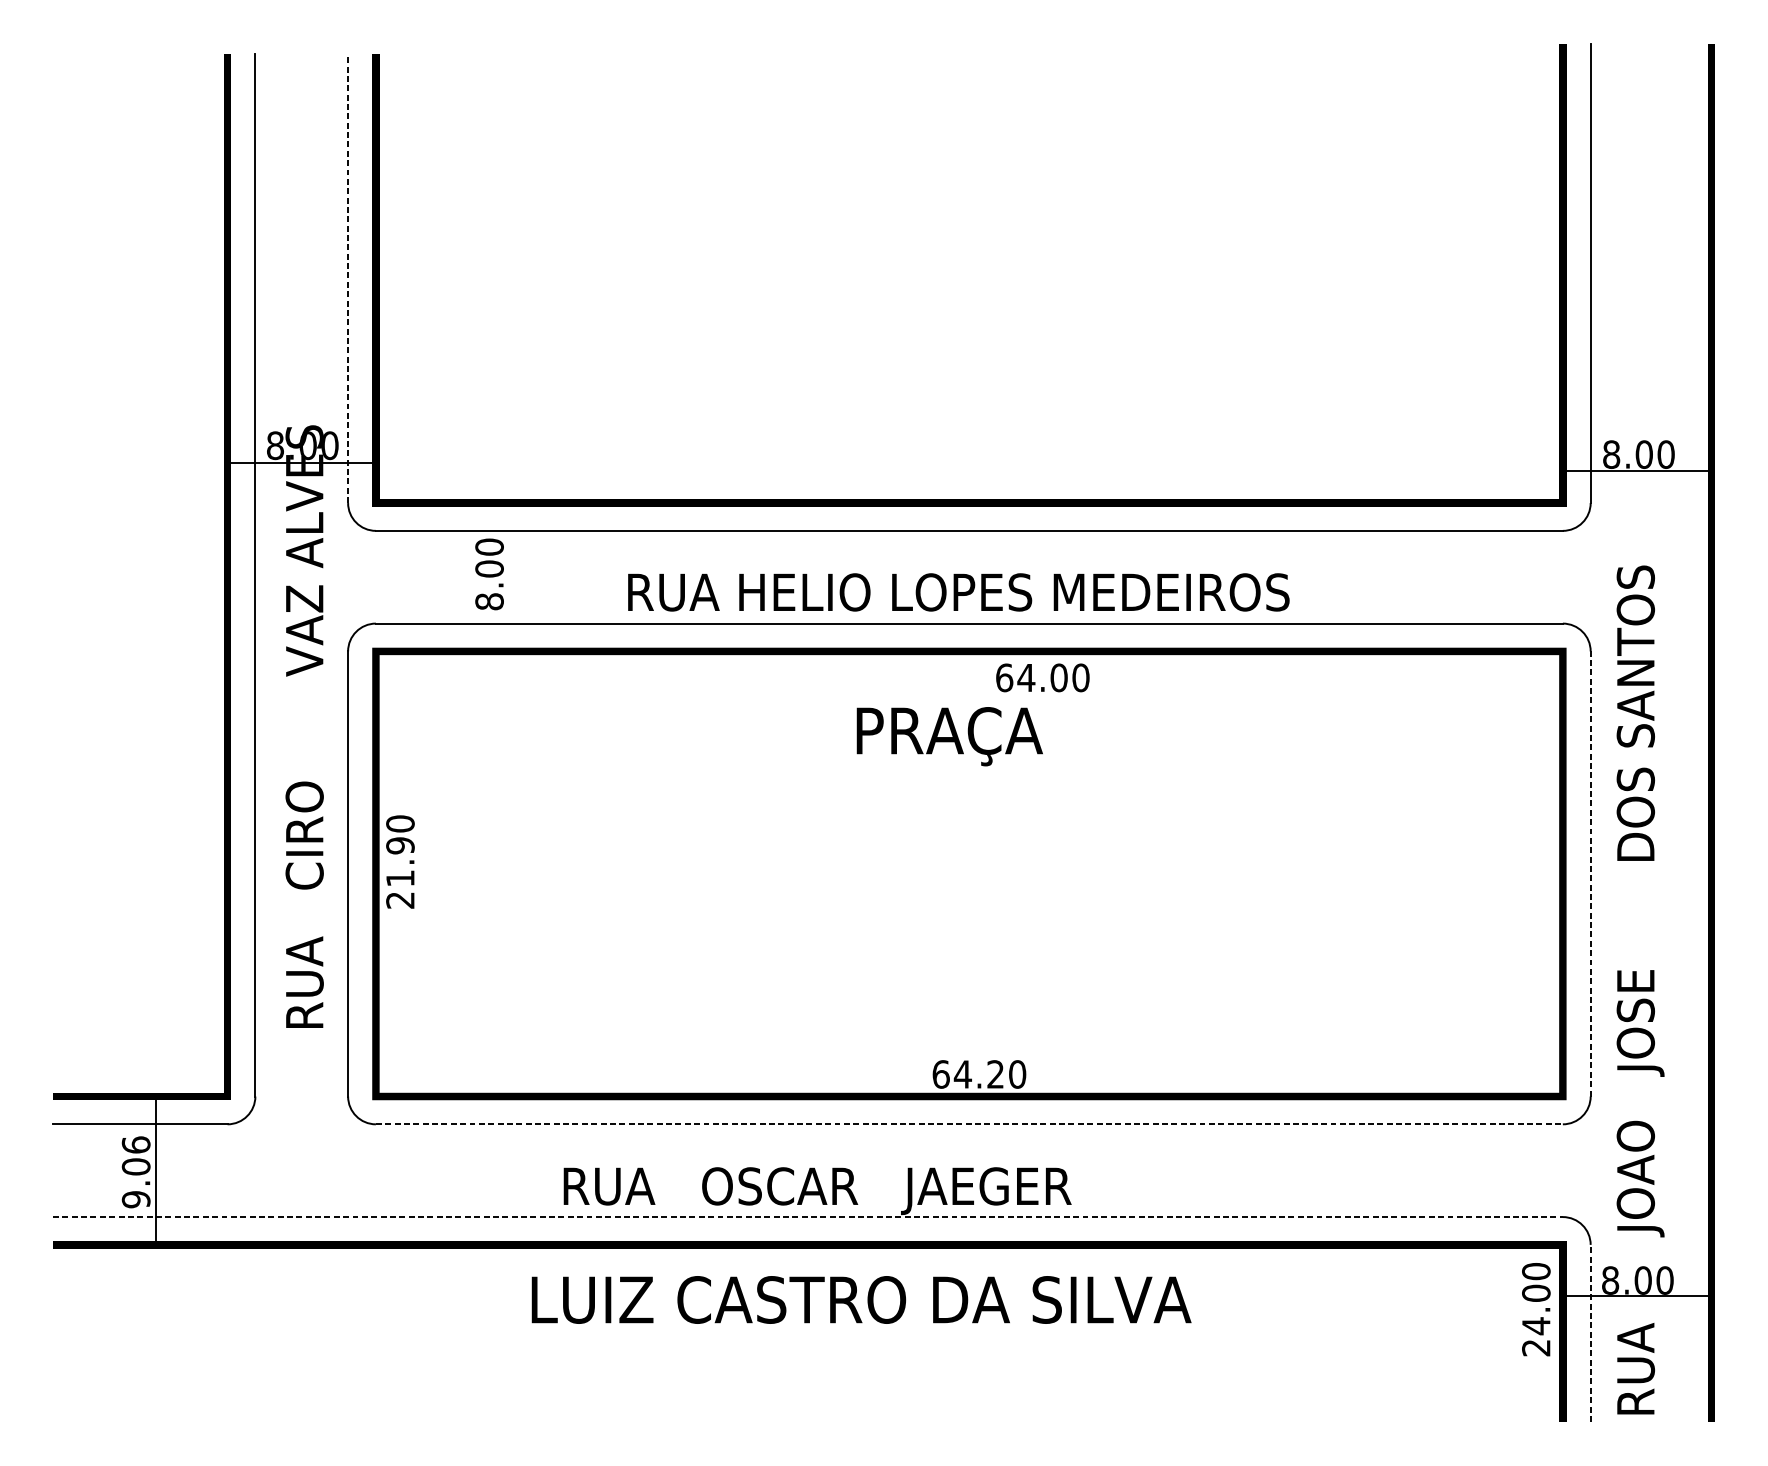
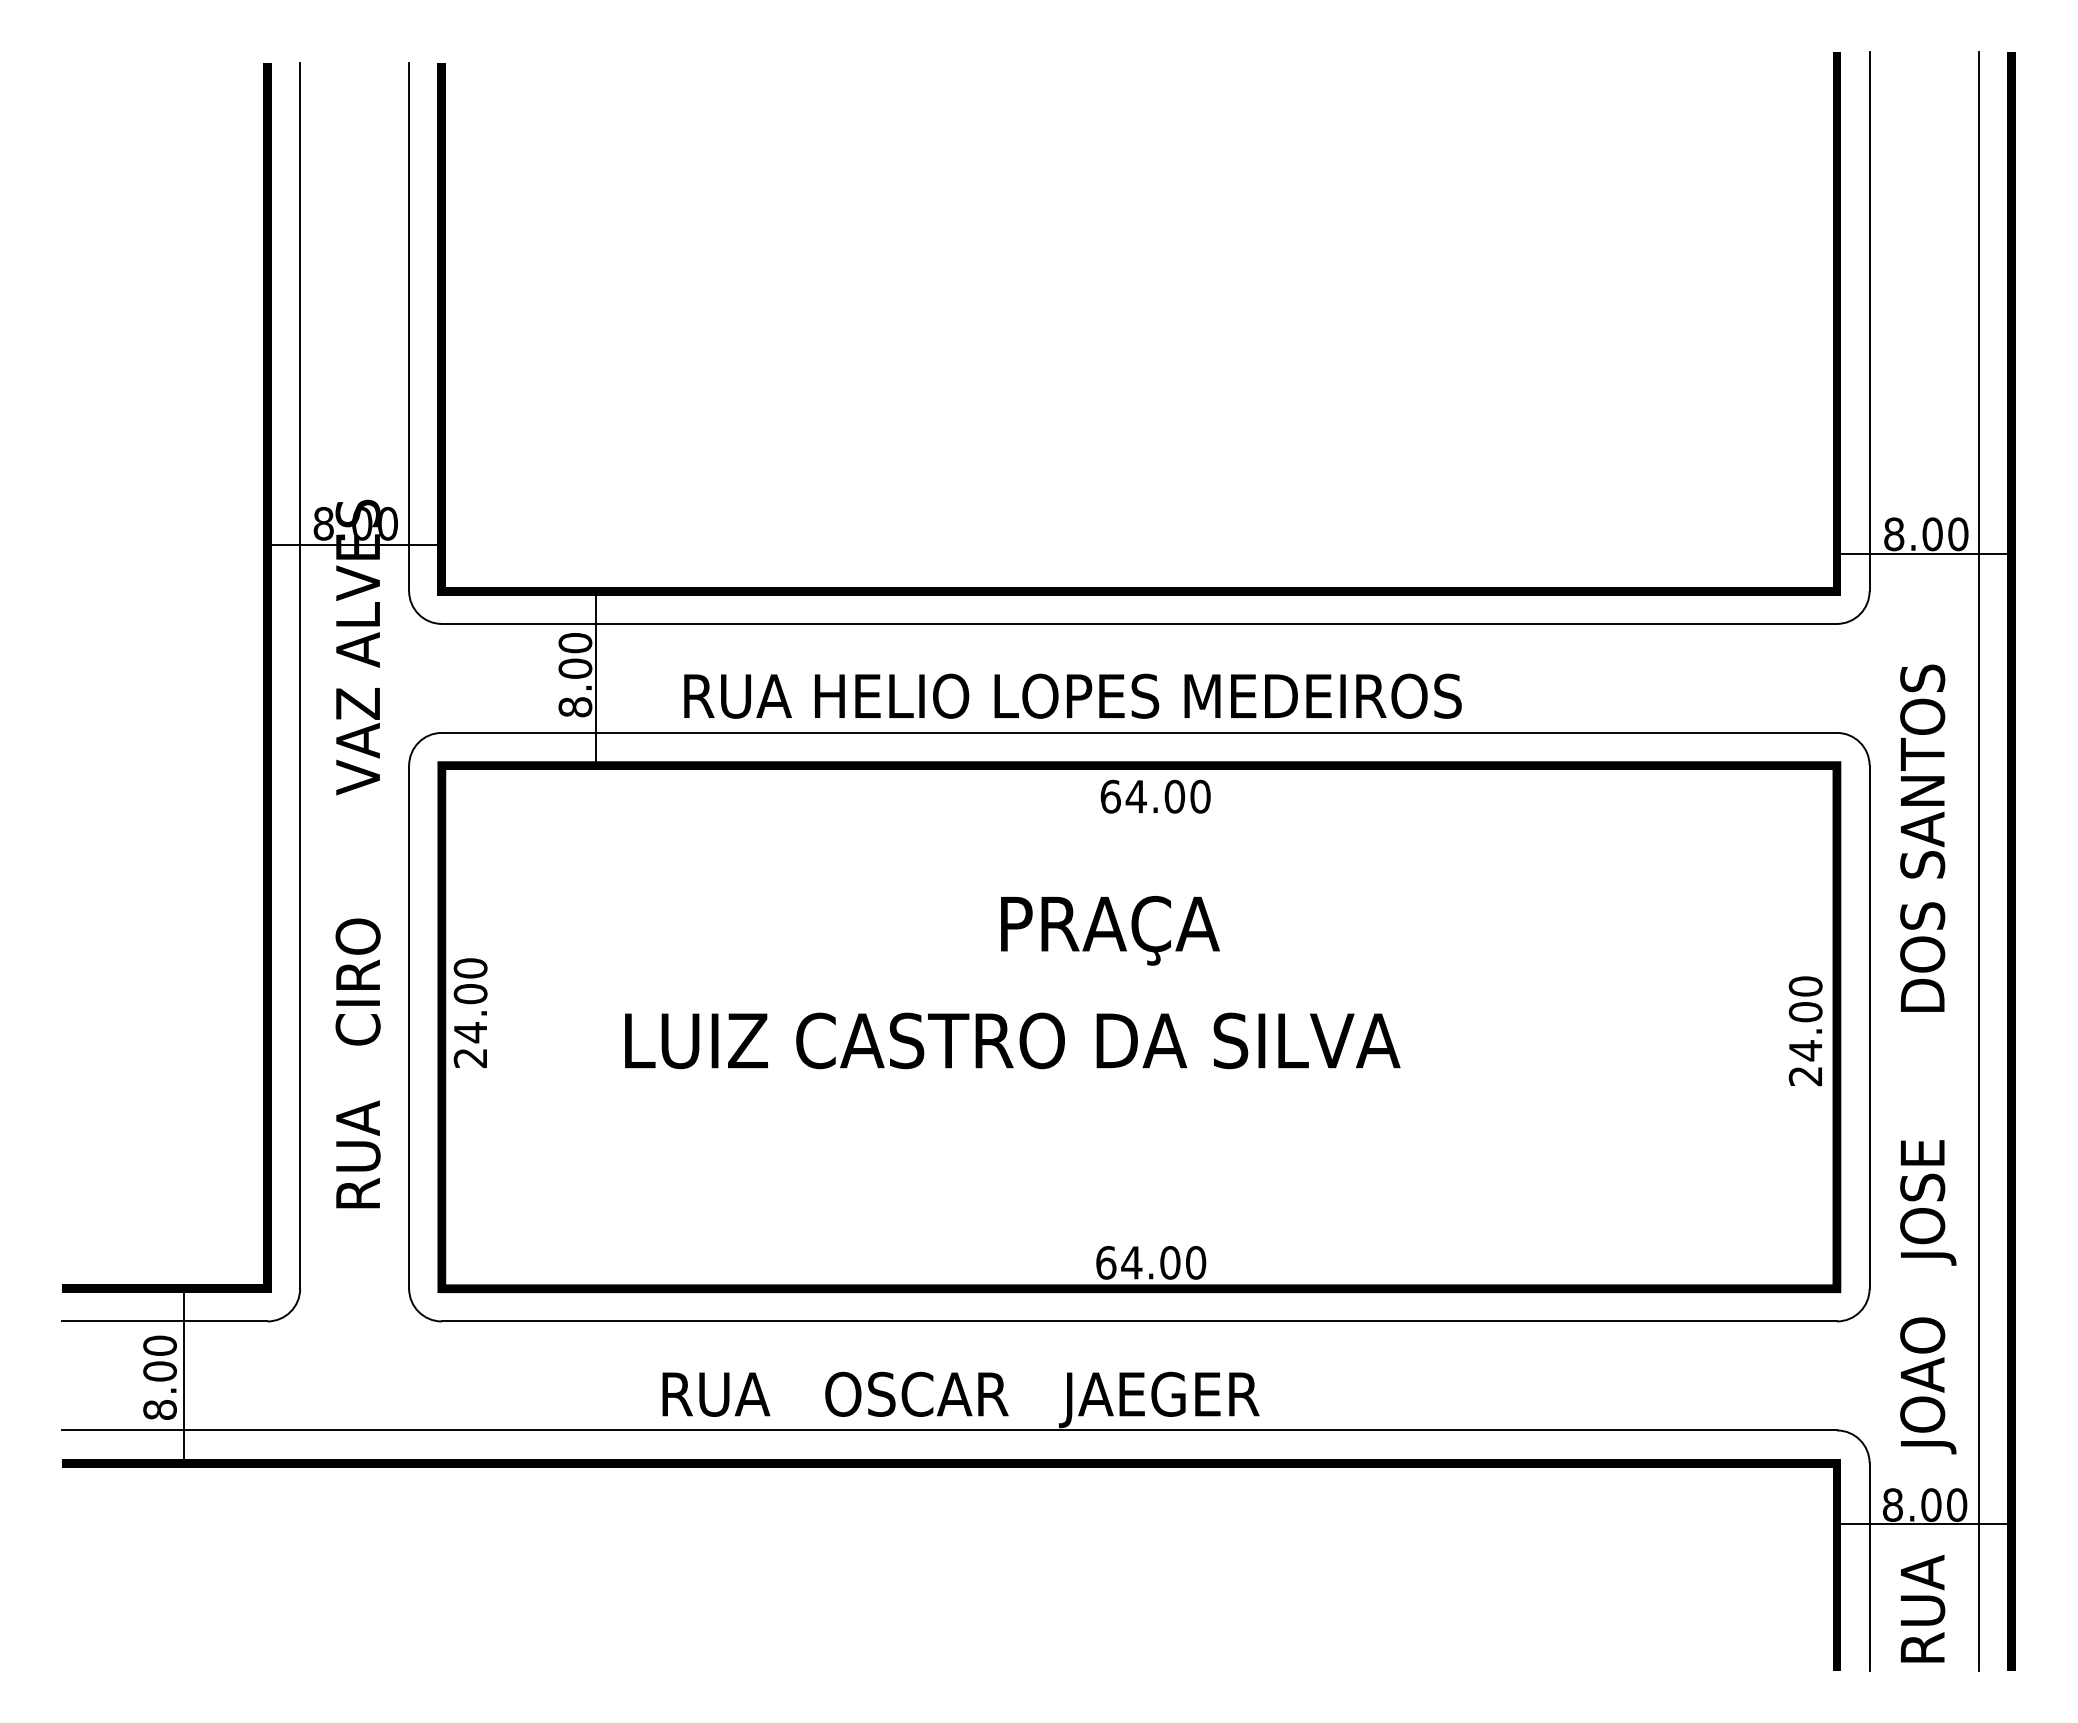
line: (348, 278) -> (409, 327), dashed -> solid
line: (506, 577) -> (595, 678), added
text: (958, 591) -> (1072, 695), moved
text: (1042, 677) -> (1155, 796), moved
line: (1683, 733) -> (1978, 861), added
text: (949, 736) -> (1110, 930), moved
text: (400, 862) -> (470, 1013), 21.90 -> 24.00
line: (1590, 874) -> (1869, 1027), dashed -> solid
text: (995, 1074) -> (1170, 1262), 64.20 -> 64.00
line: (969, 1124) -> (1139, 1321), dashed -> solid
text: (135, 1172) -> (159, 1377), 9.06 -> 8.00
line: (808, 1217) -> (950, 1430), dashed -> solid
text: (861, 1299) -> (1012, 1040), moved
text: (1536, 1309) -> (1805, 1031), moved
line: (1590, 1332) -> (1869, 1566), dashed -> solid

